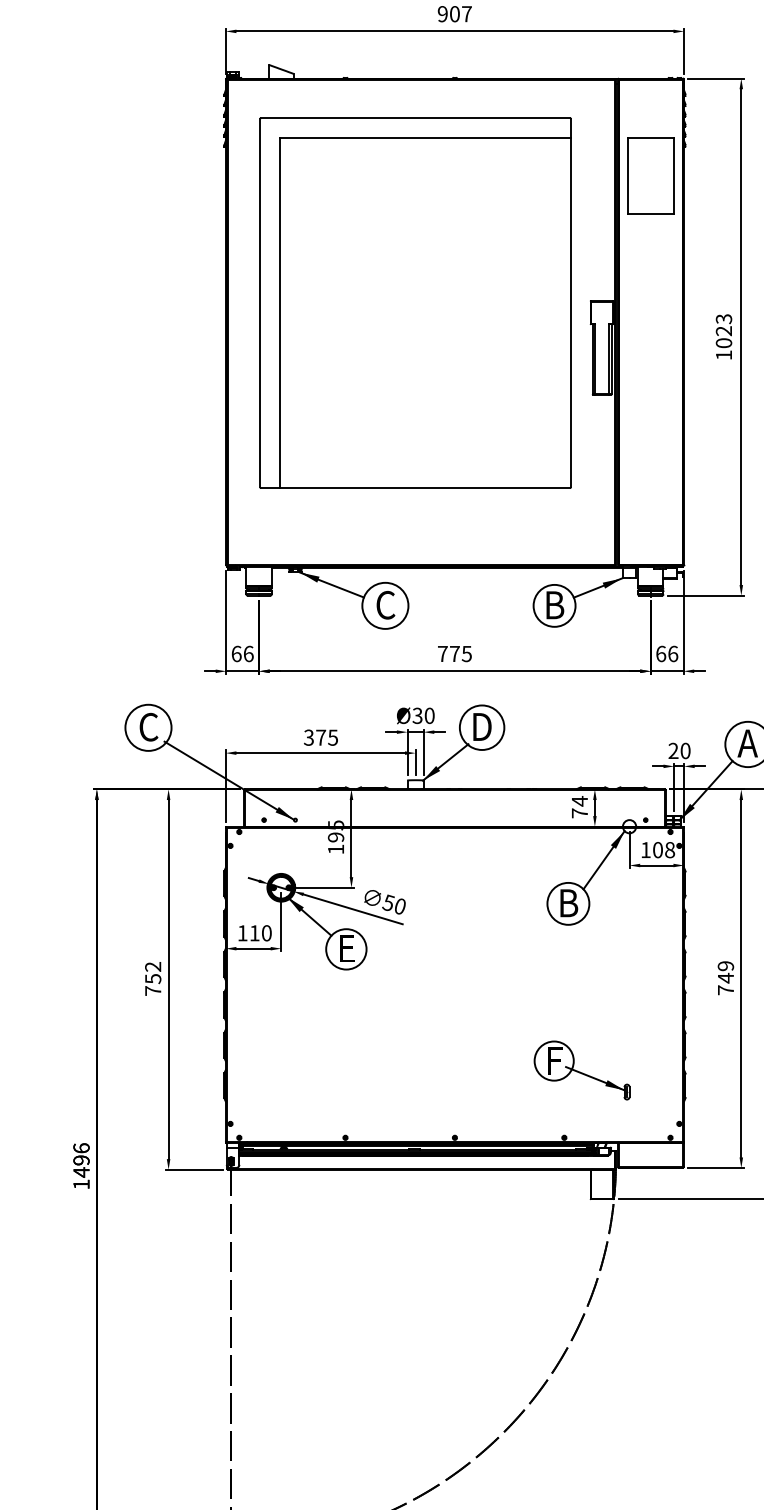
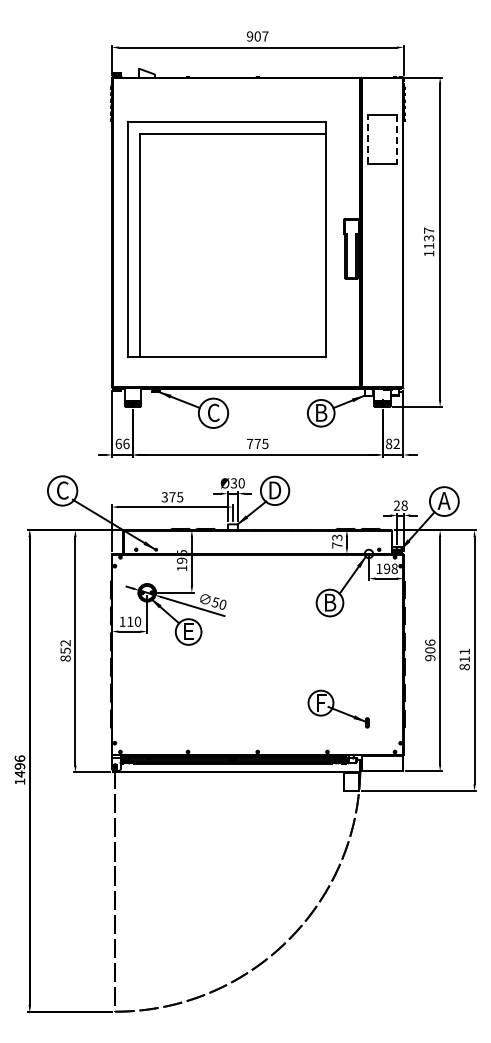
line: (628, 175) -> (368, 139), solid -> dashed
line: (674, 177) -> (397, 140), solid -> dashed
part: (415, 303) -> (226, 239), moved
text: (724, 331) -> (429, 238), 1023 -> 1137
text: (666, 653) -> (392, 443), 66 -> 82
text: (685, 750) -> (404, 505), 20 -> 28
text: (580, 800) -> (337, 537), 74 -> 73
text: (658, 849) -> (387, 568), 108 -> 198
text: (726, 978) -> (430, 650), 749 -> 906
text: (152, 990) -> (65, 658), 752 -> 852

